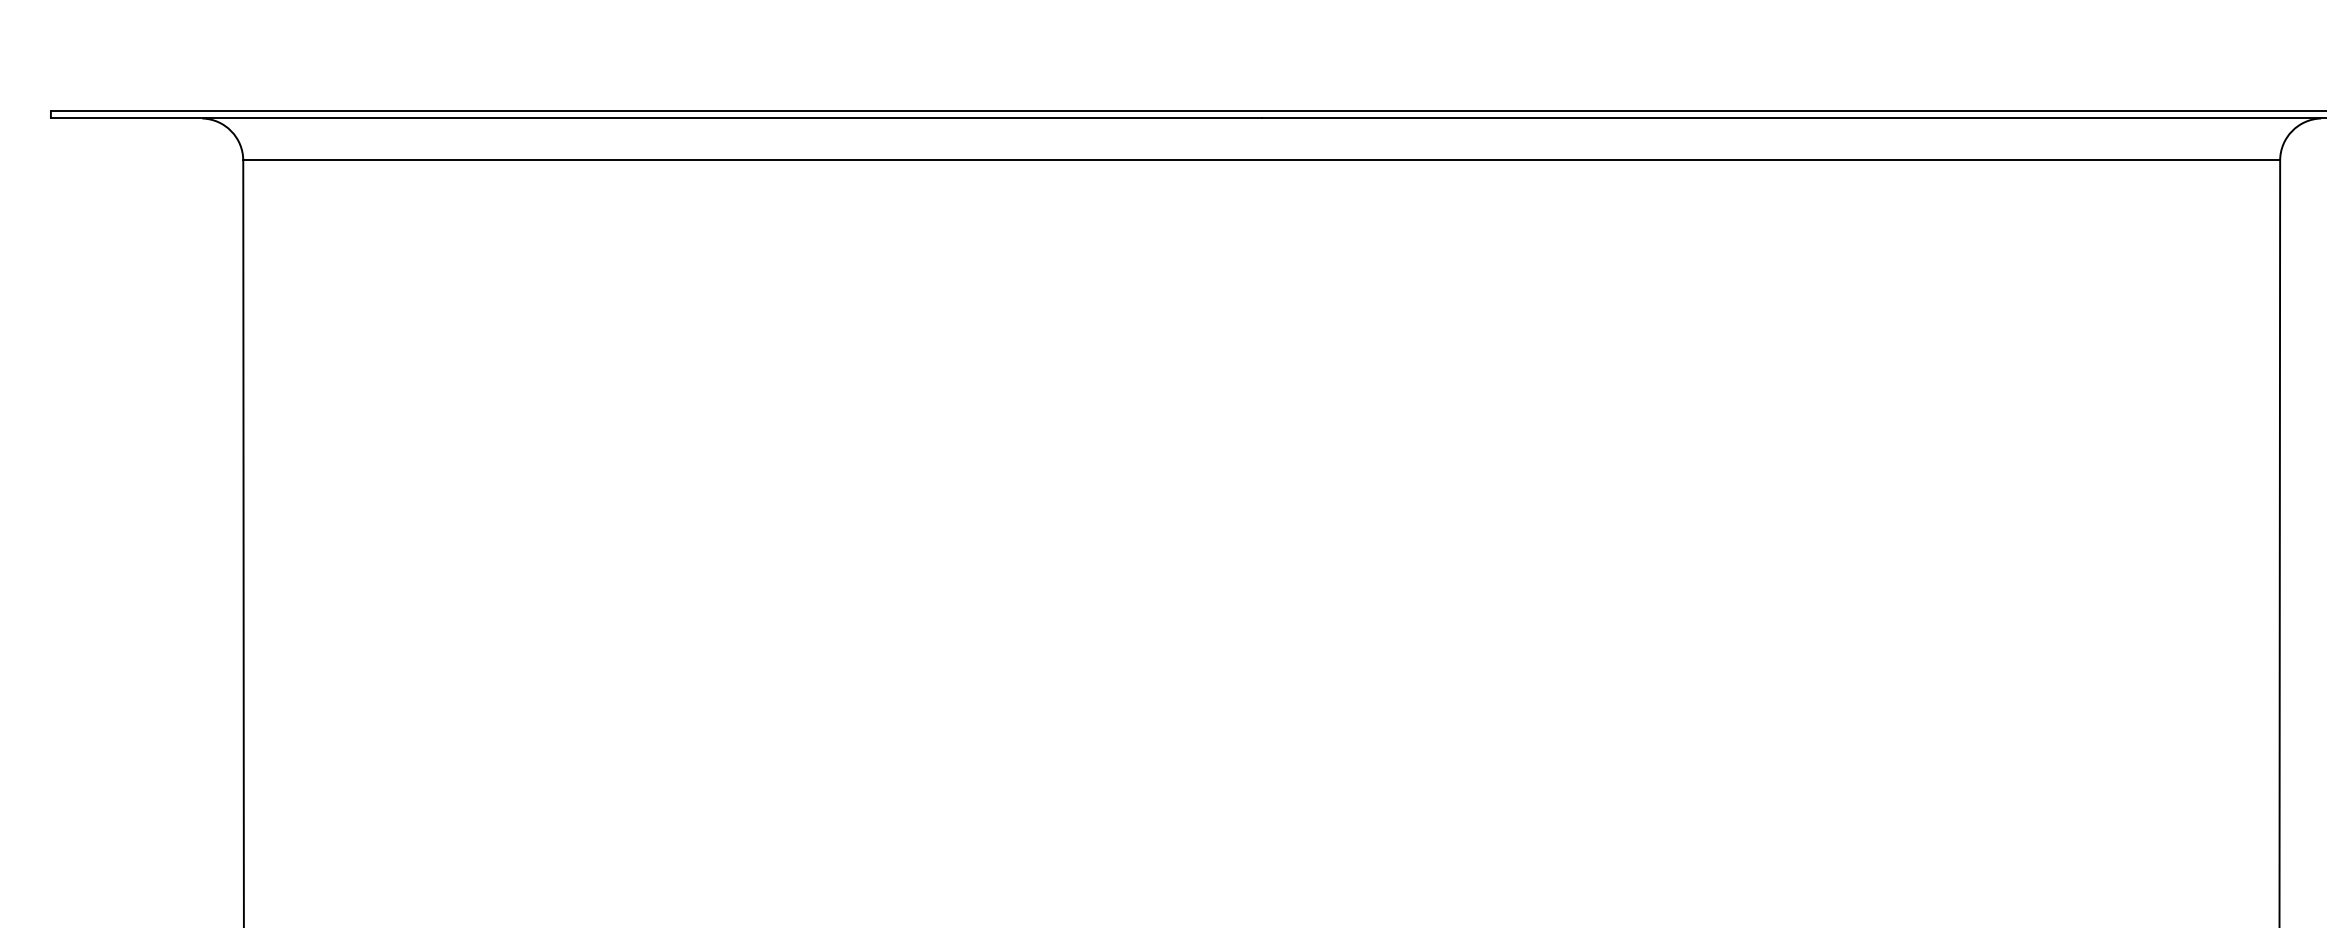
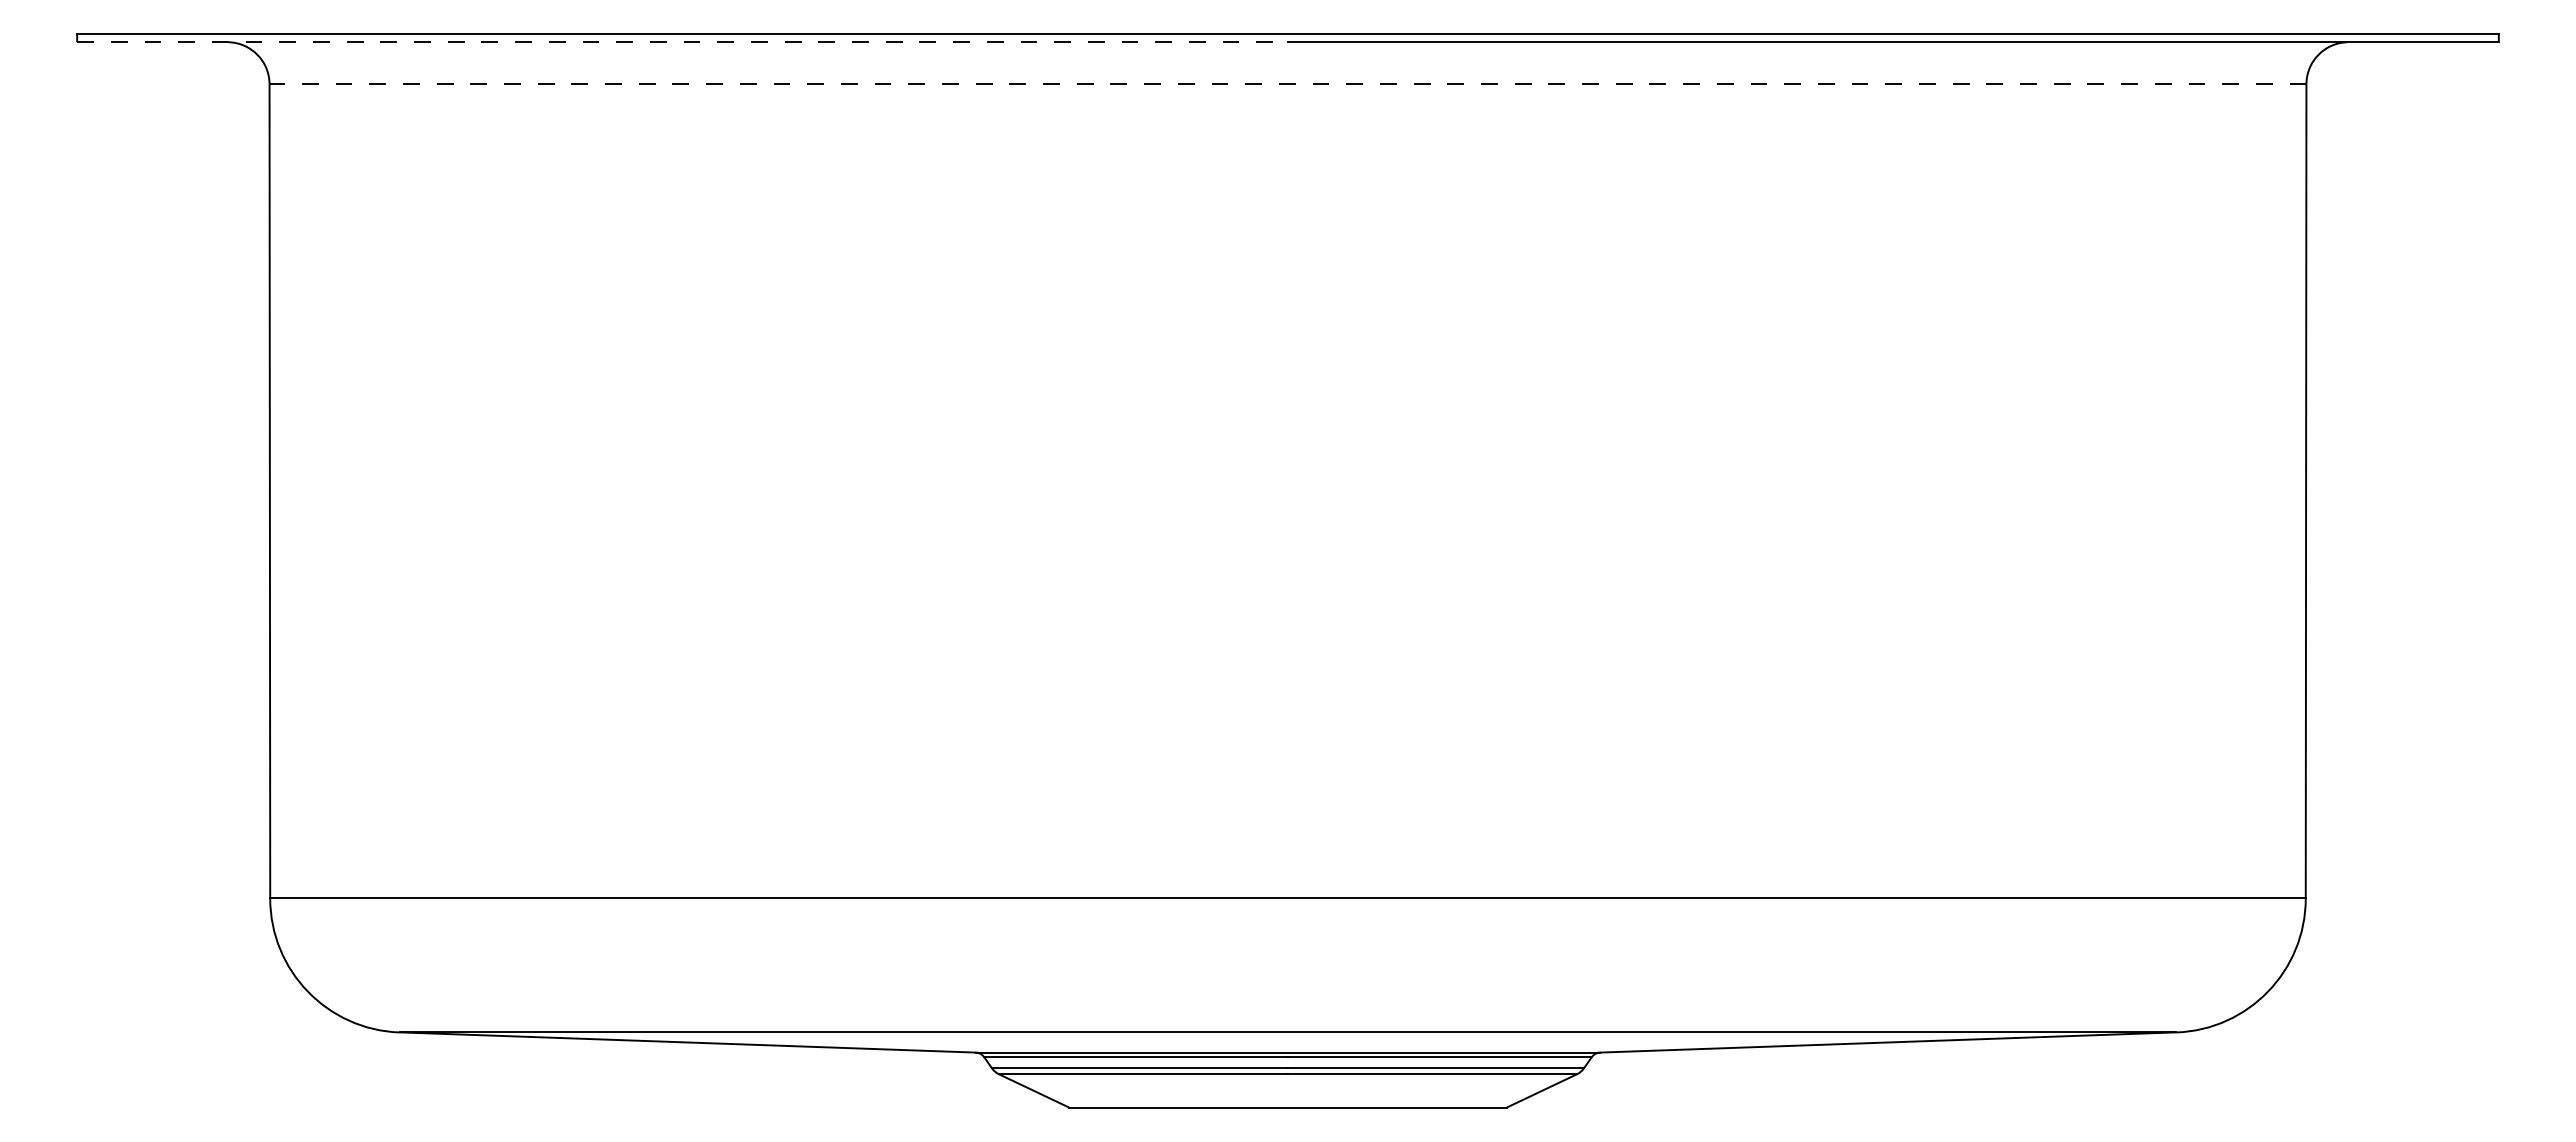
line: (657, 118) -> (683, 42), solid -> dashed
line: (1261, 160) -> (1287, 84), solid -> dashed

